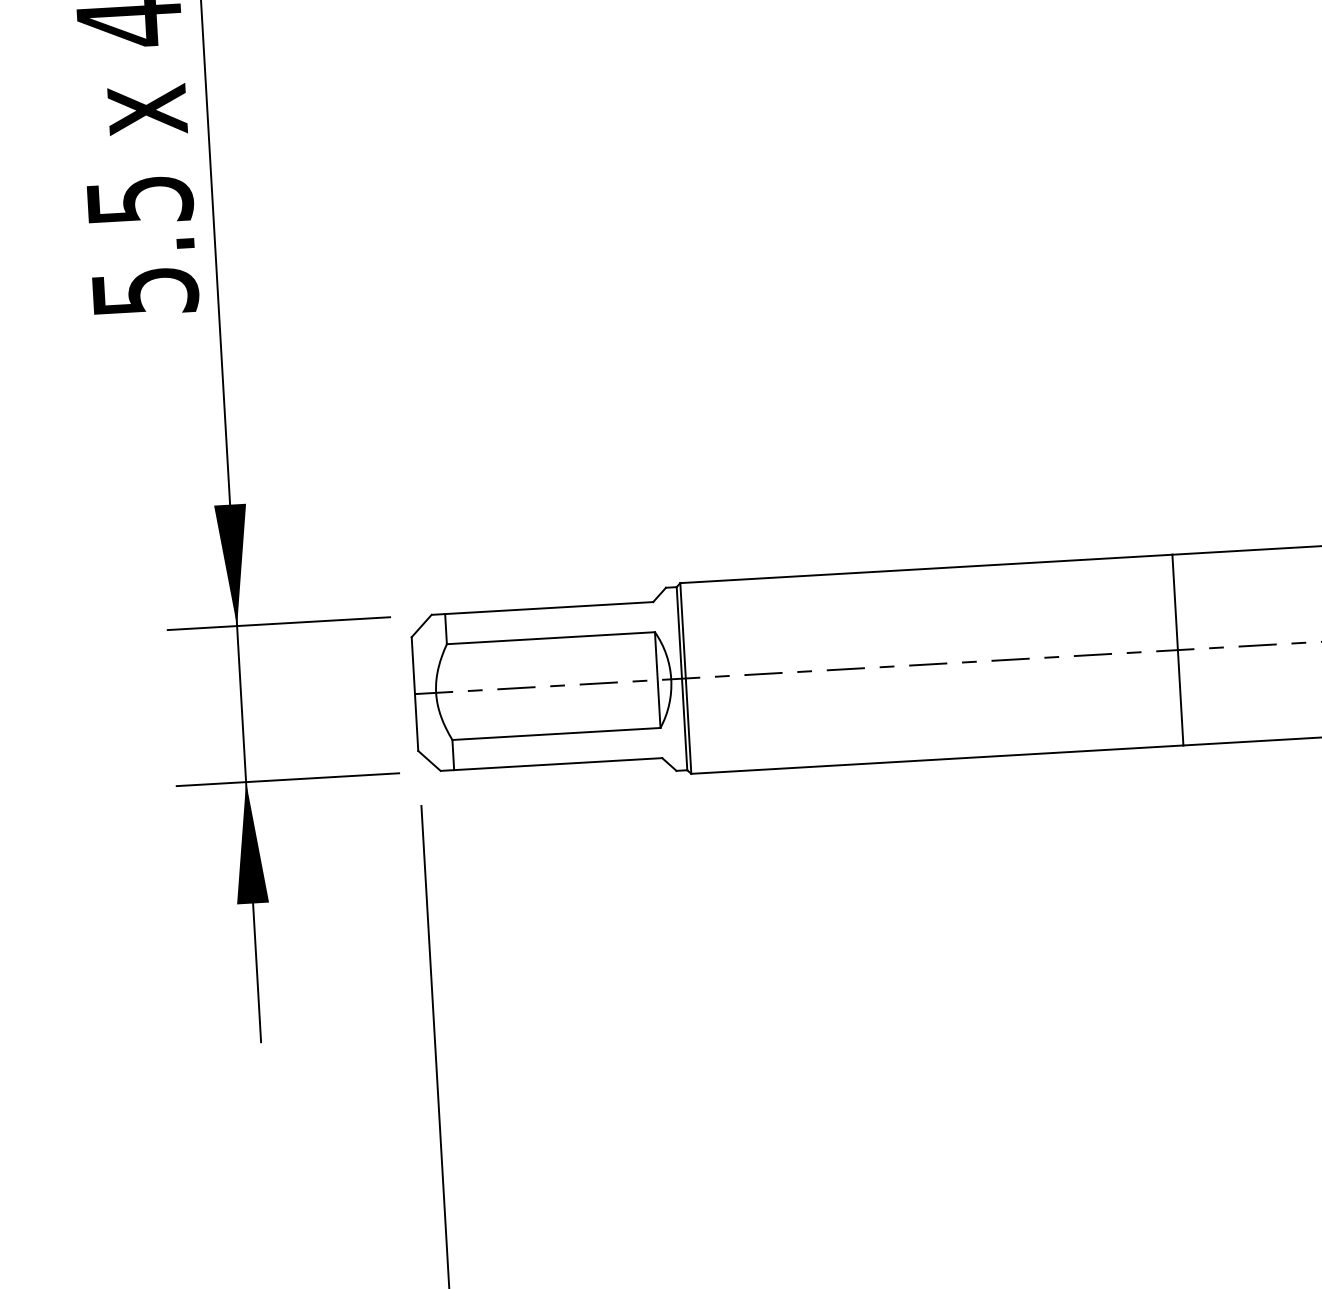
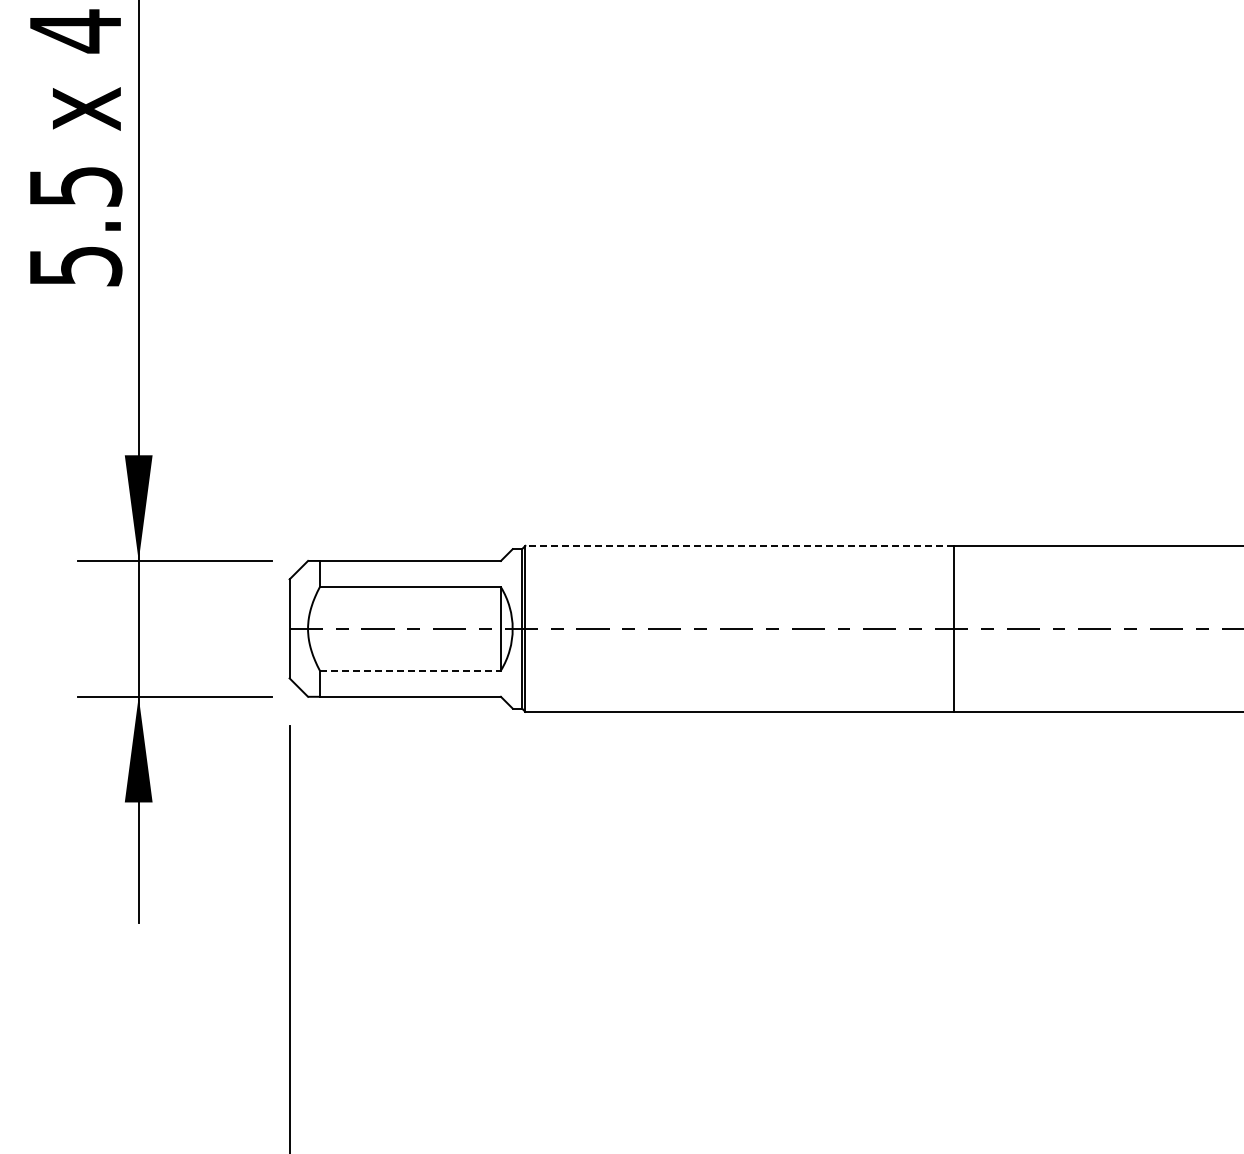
line: (926, 568) -> (739, 545), solid -> dashed
line: (556, 733) -> (410, 670), solid -> dashed

